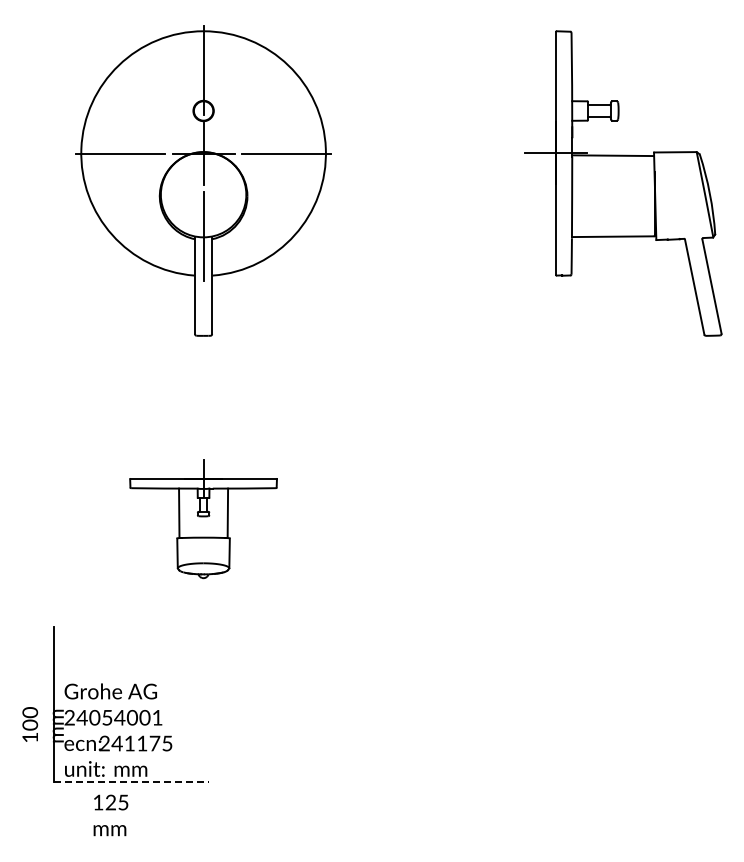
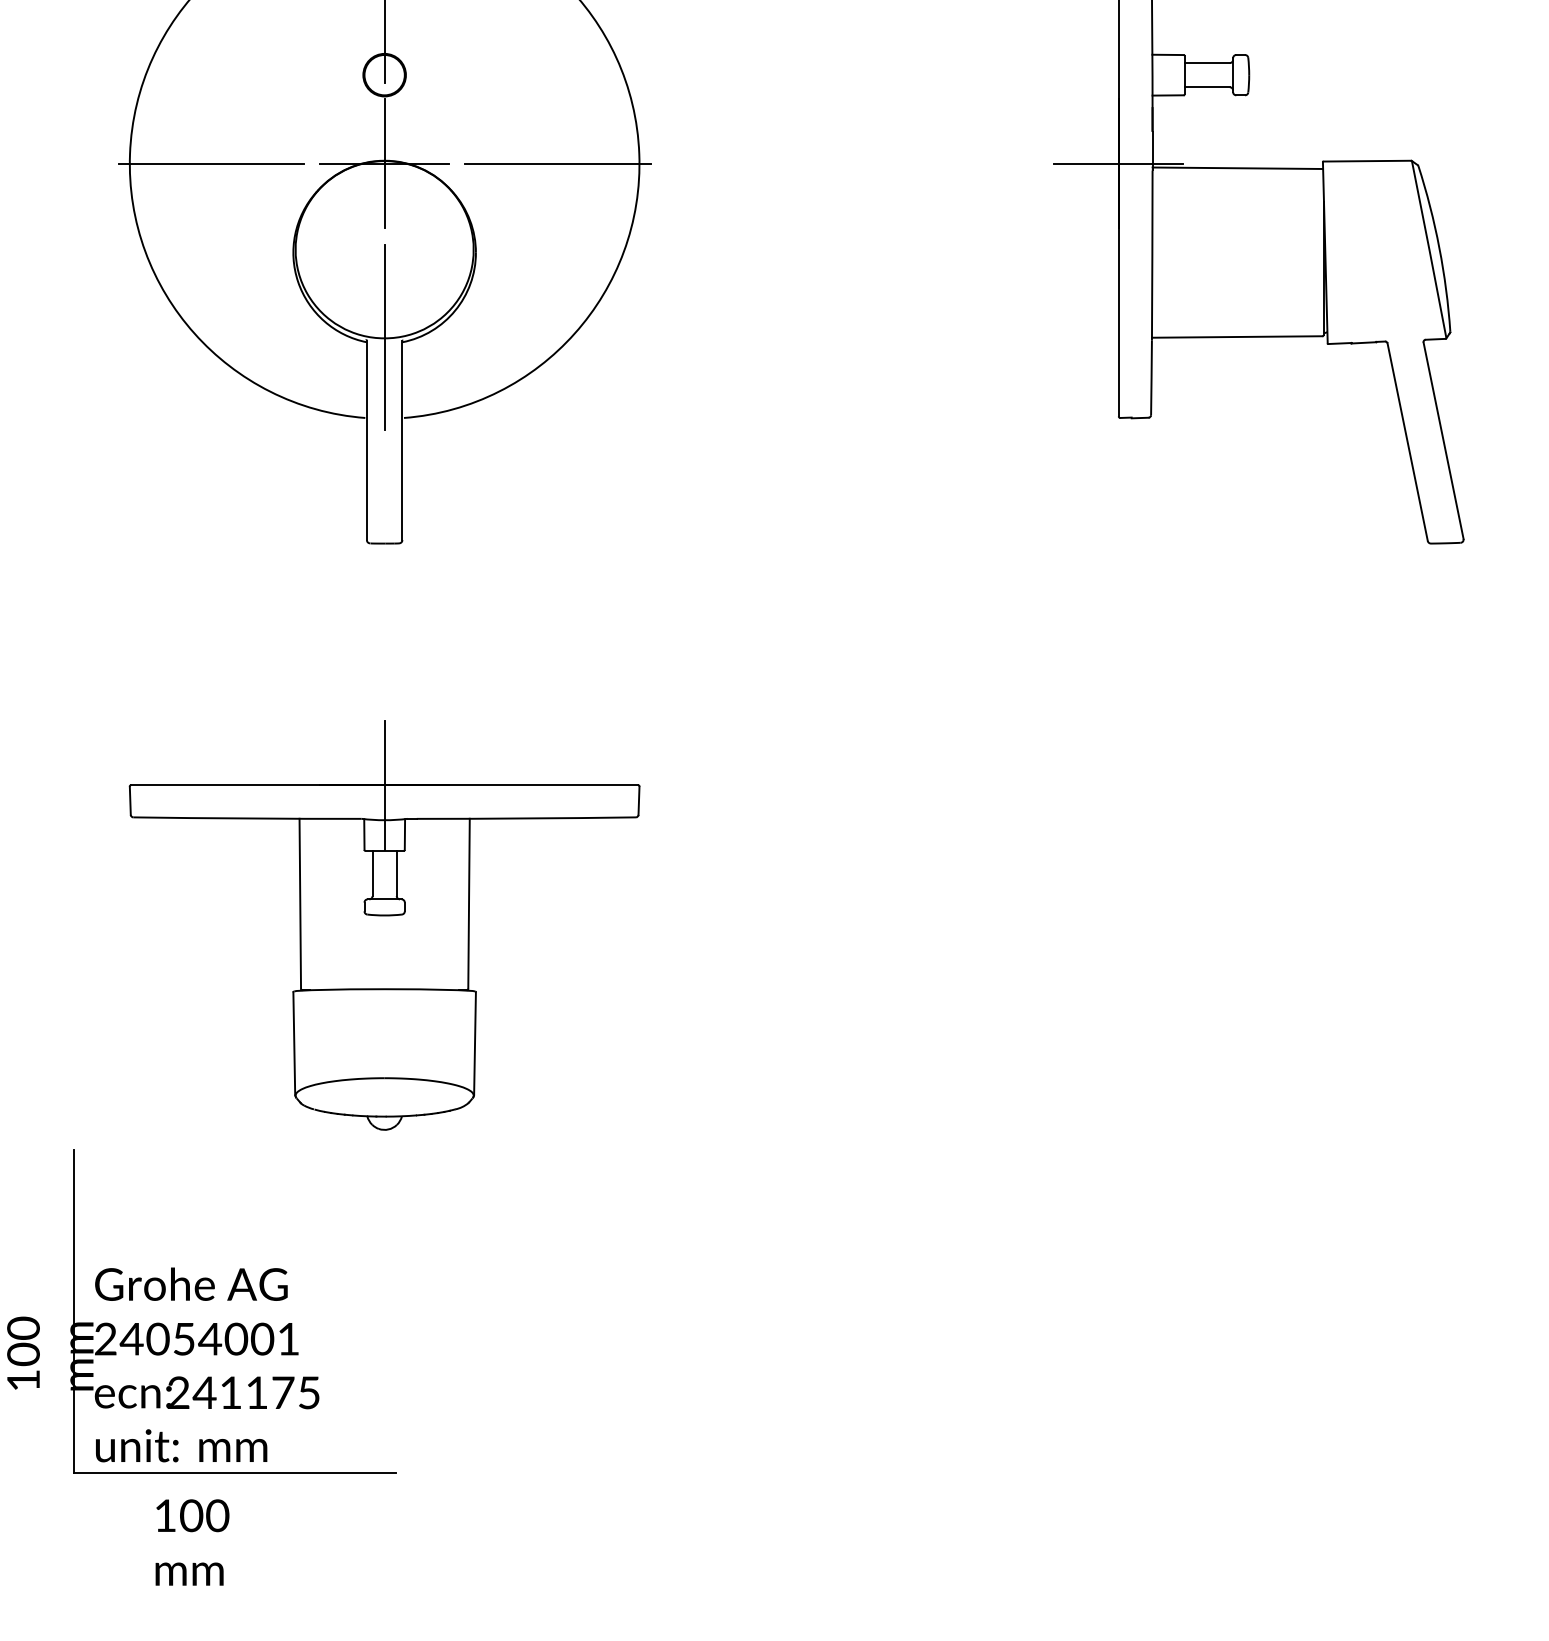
part: (203, 519) -> (384, 926), size x1.67
line: (132, 782) -> (236, 1473), dashed -> solid
text: (117, 802) -> (205, 1515), 125 -> 100

